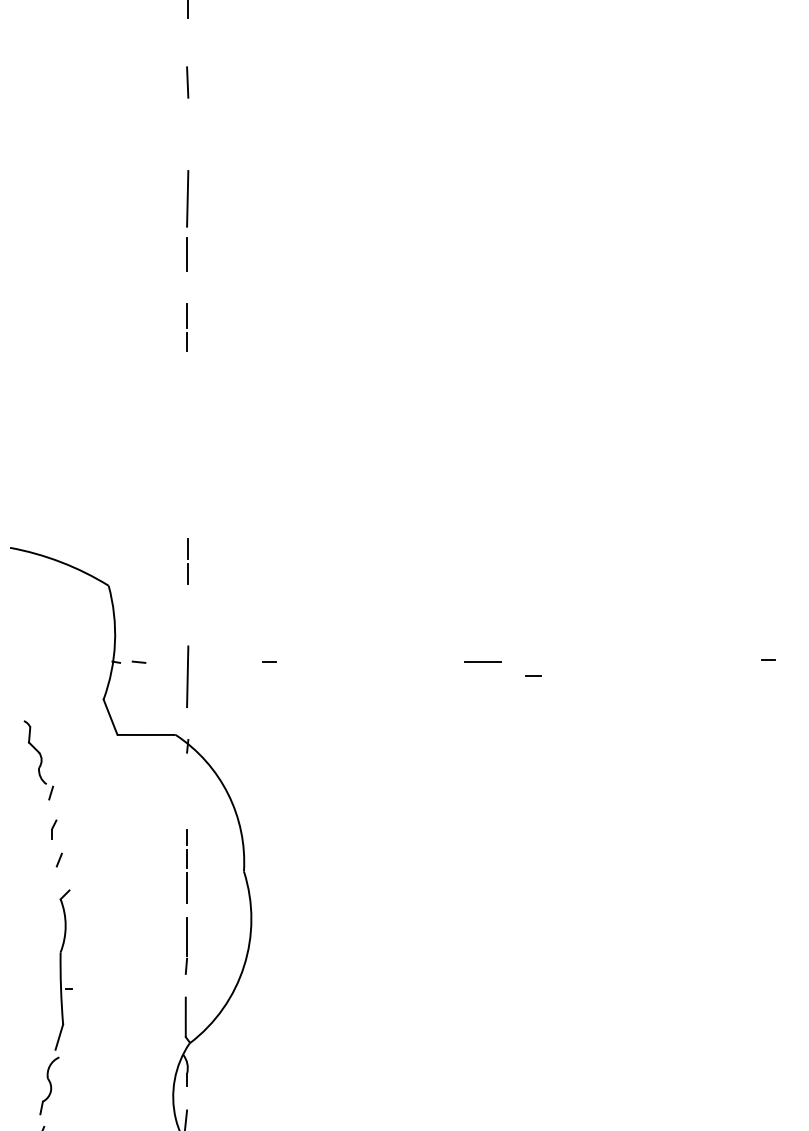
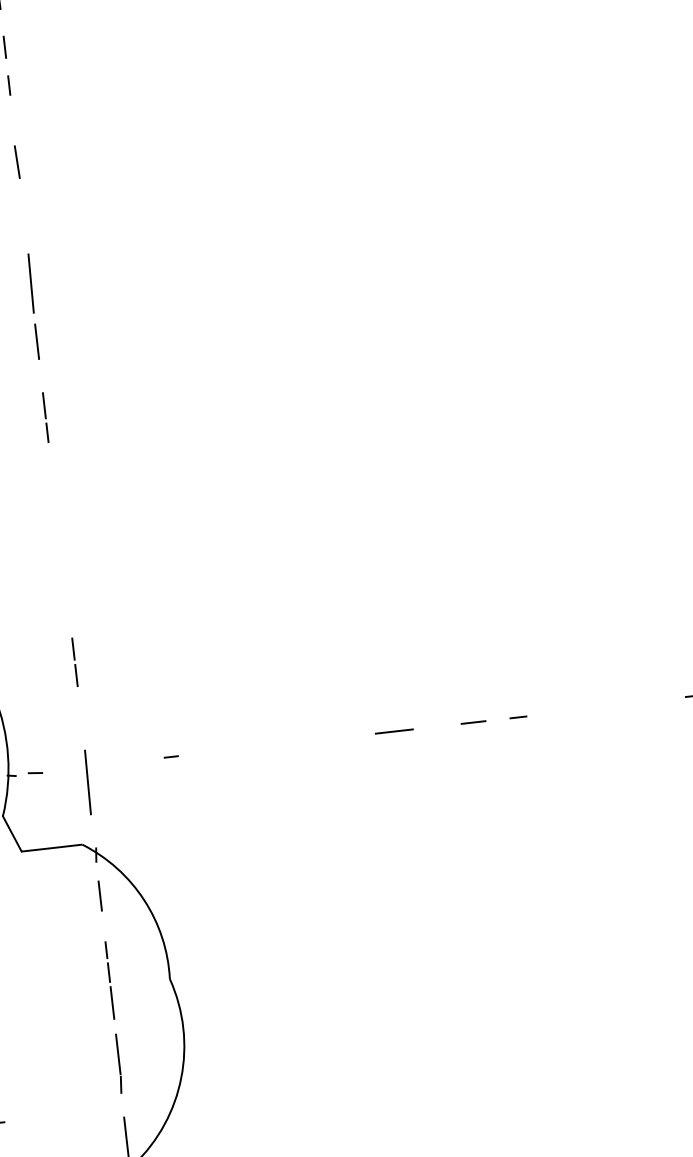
line: (558, 661) -> (473, 722), added
line: (533, 675) -> (518, 717), moved
line: (187, 785) -> (100, 895), added

